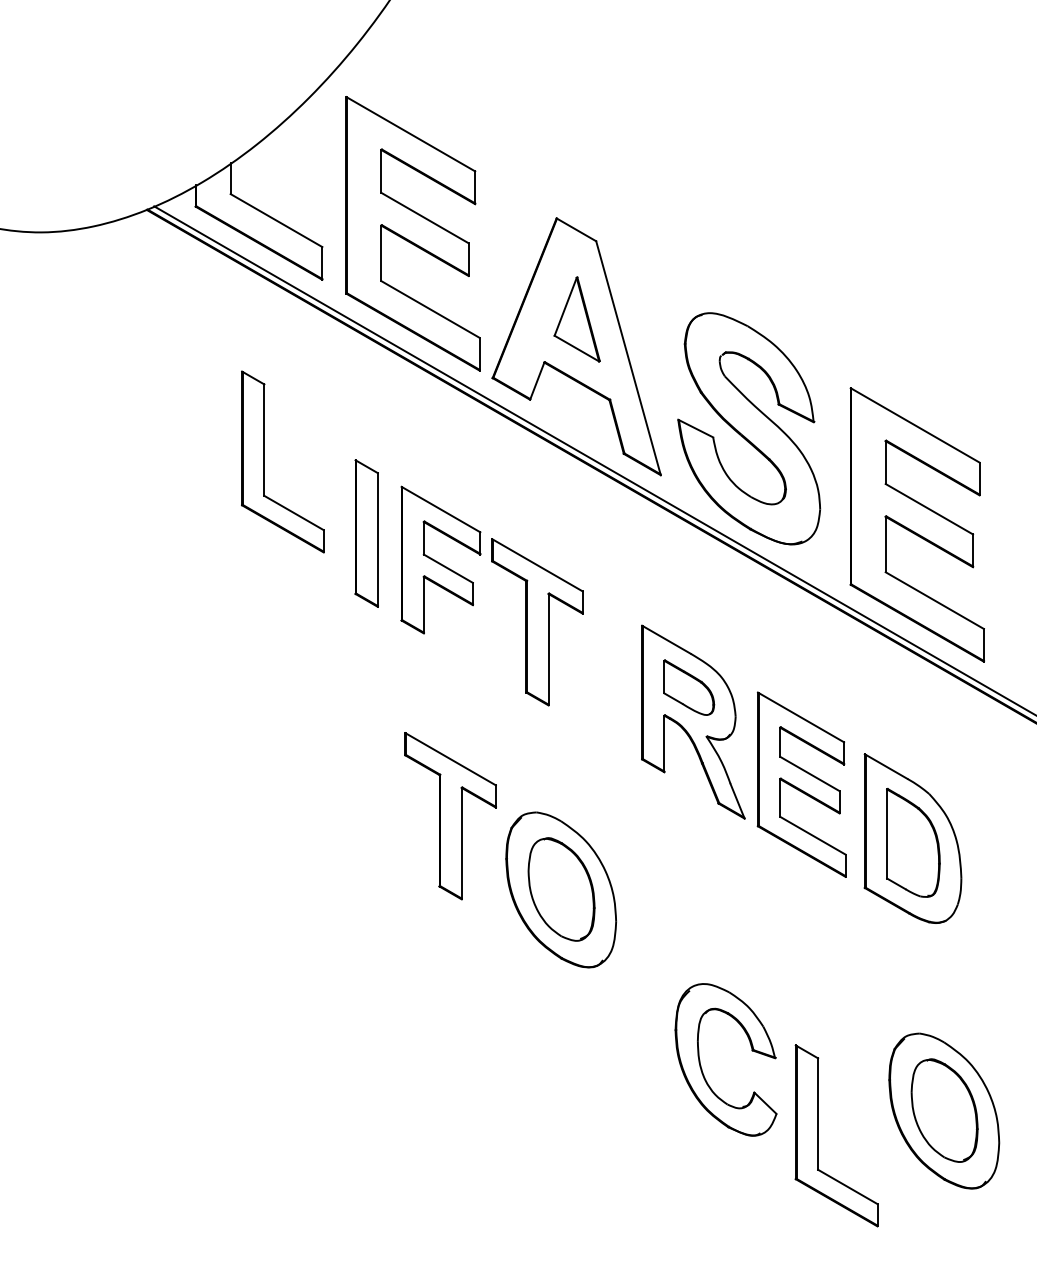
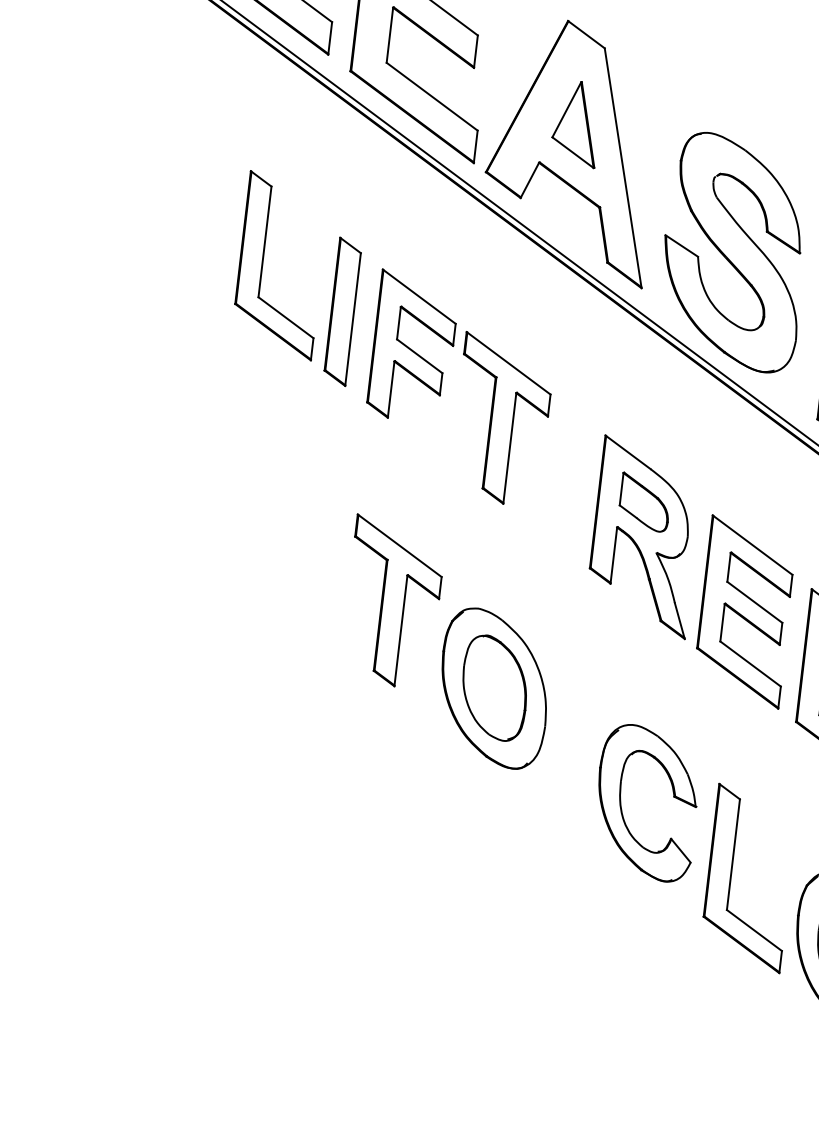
part: (264, 461) -> (262, 263), moved
part: (701, 1065) -> (621, 805), moved
part: (818, 1135) -> (731, 875), moved

